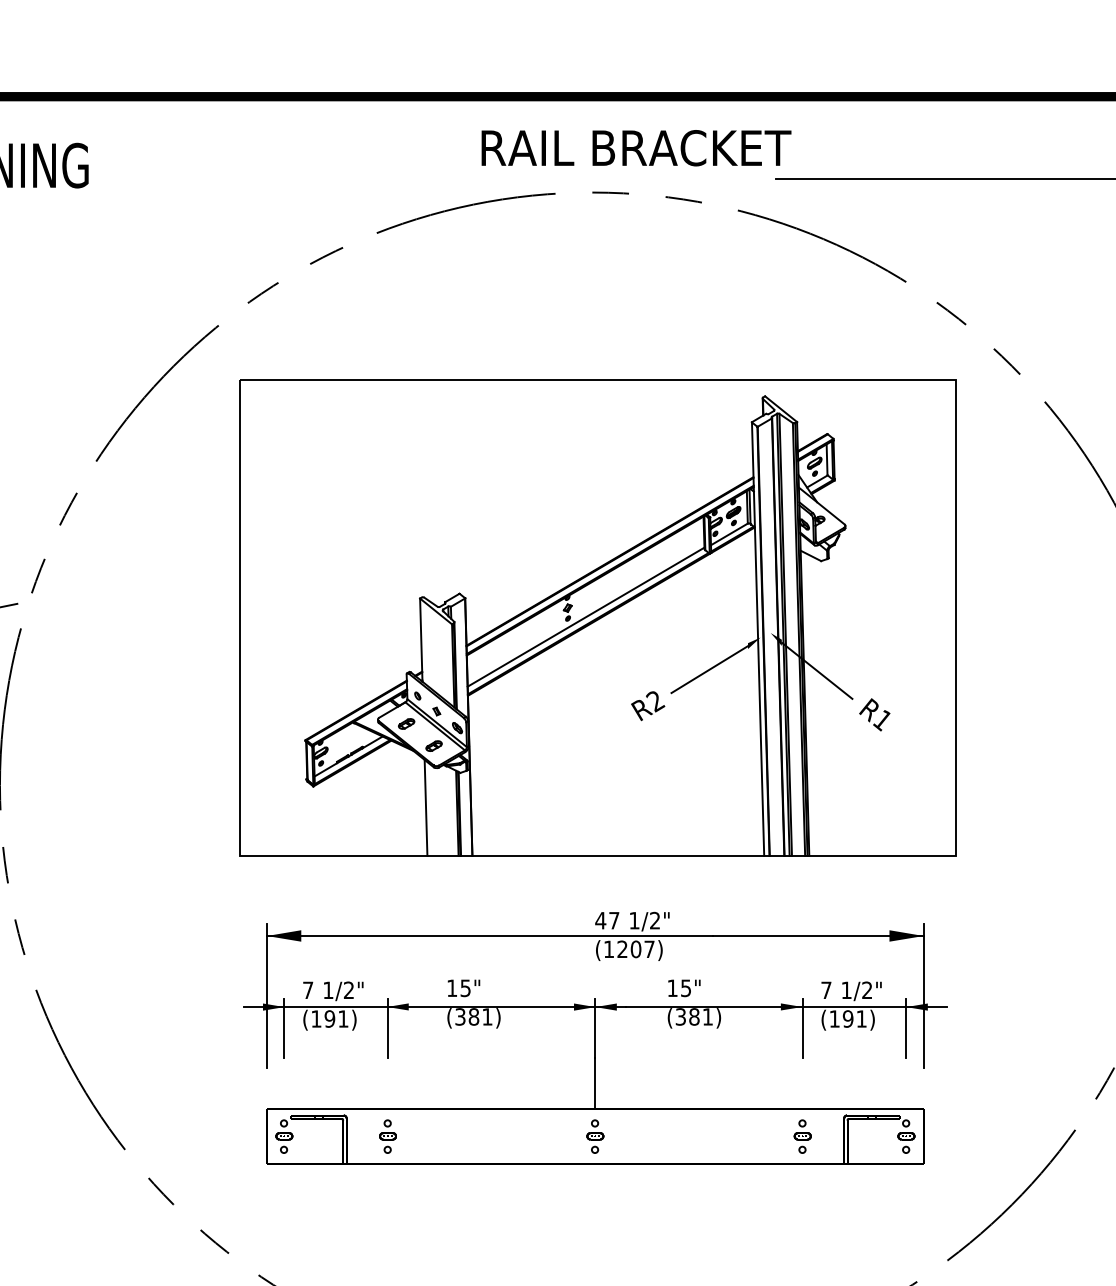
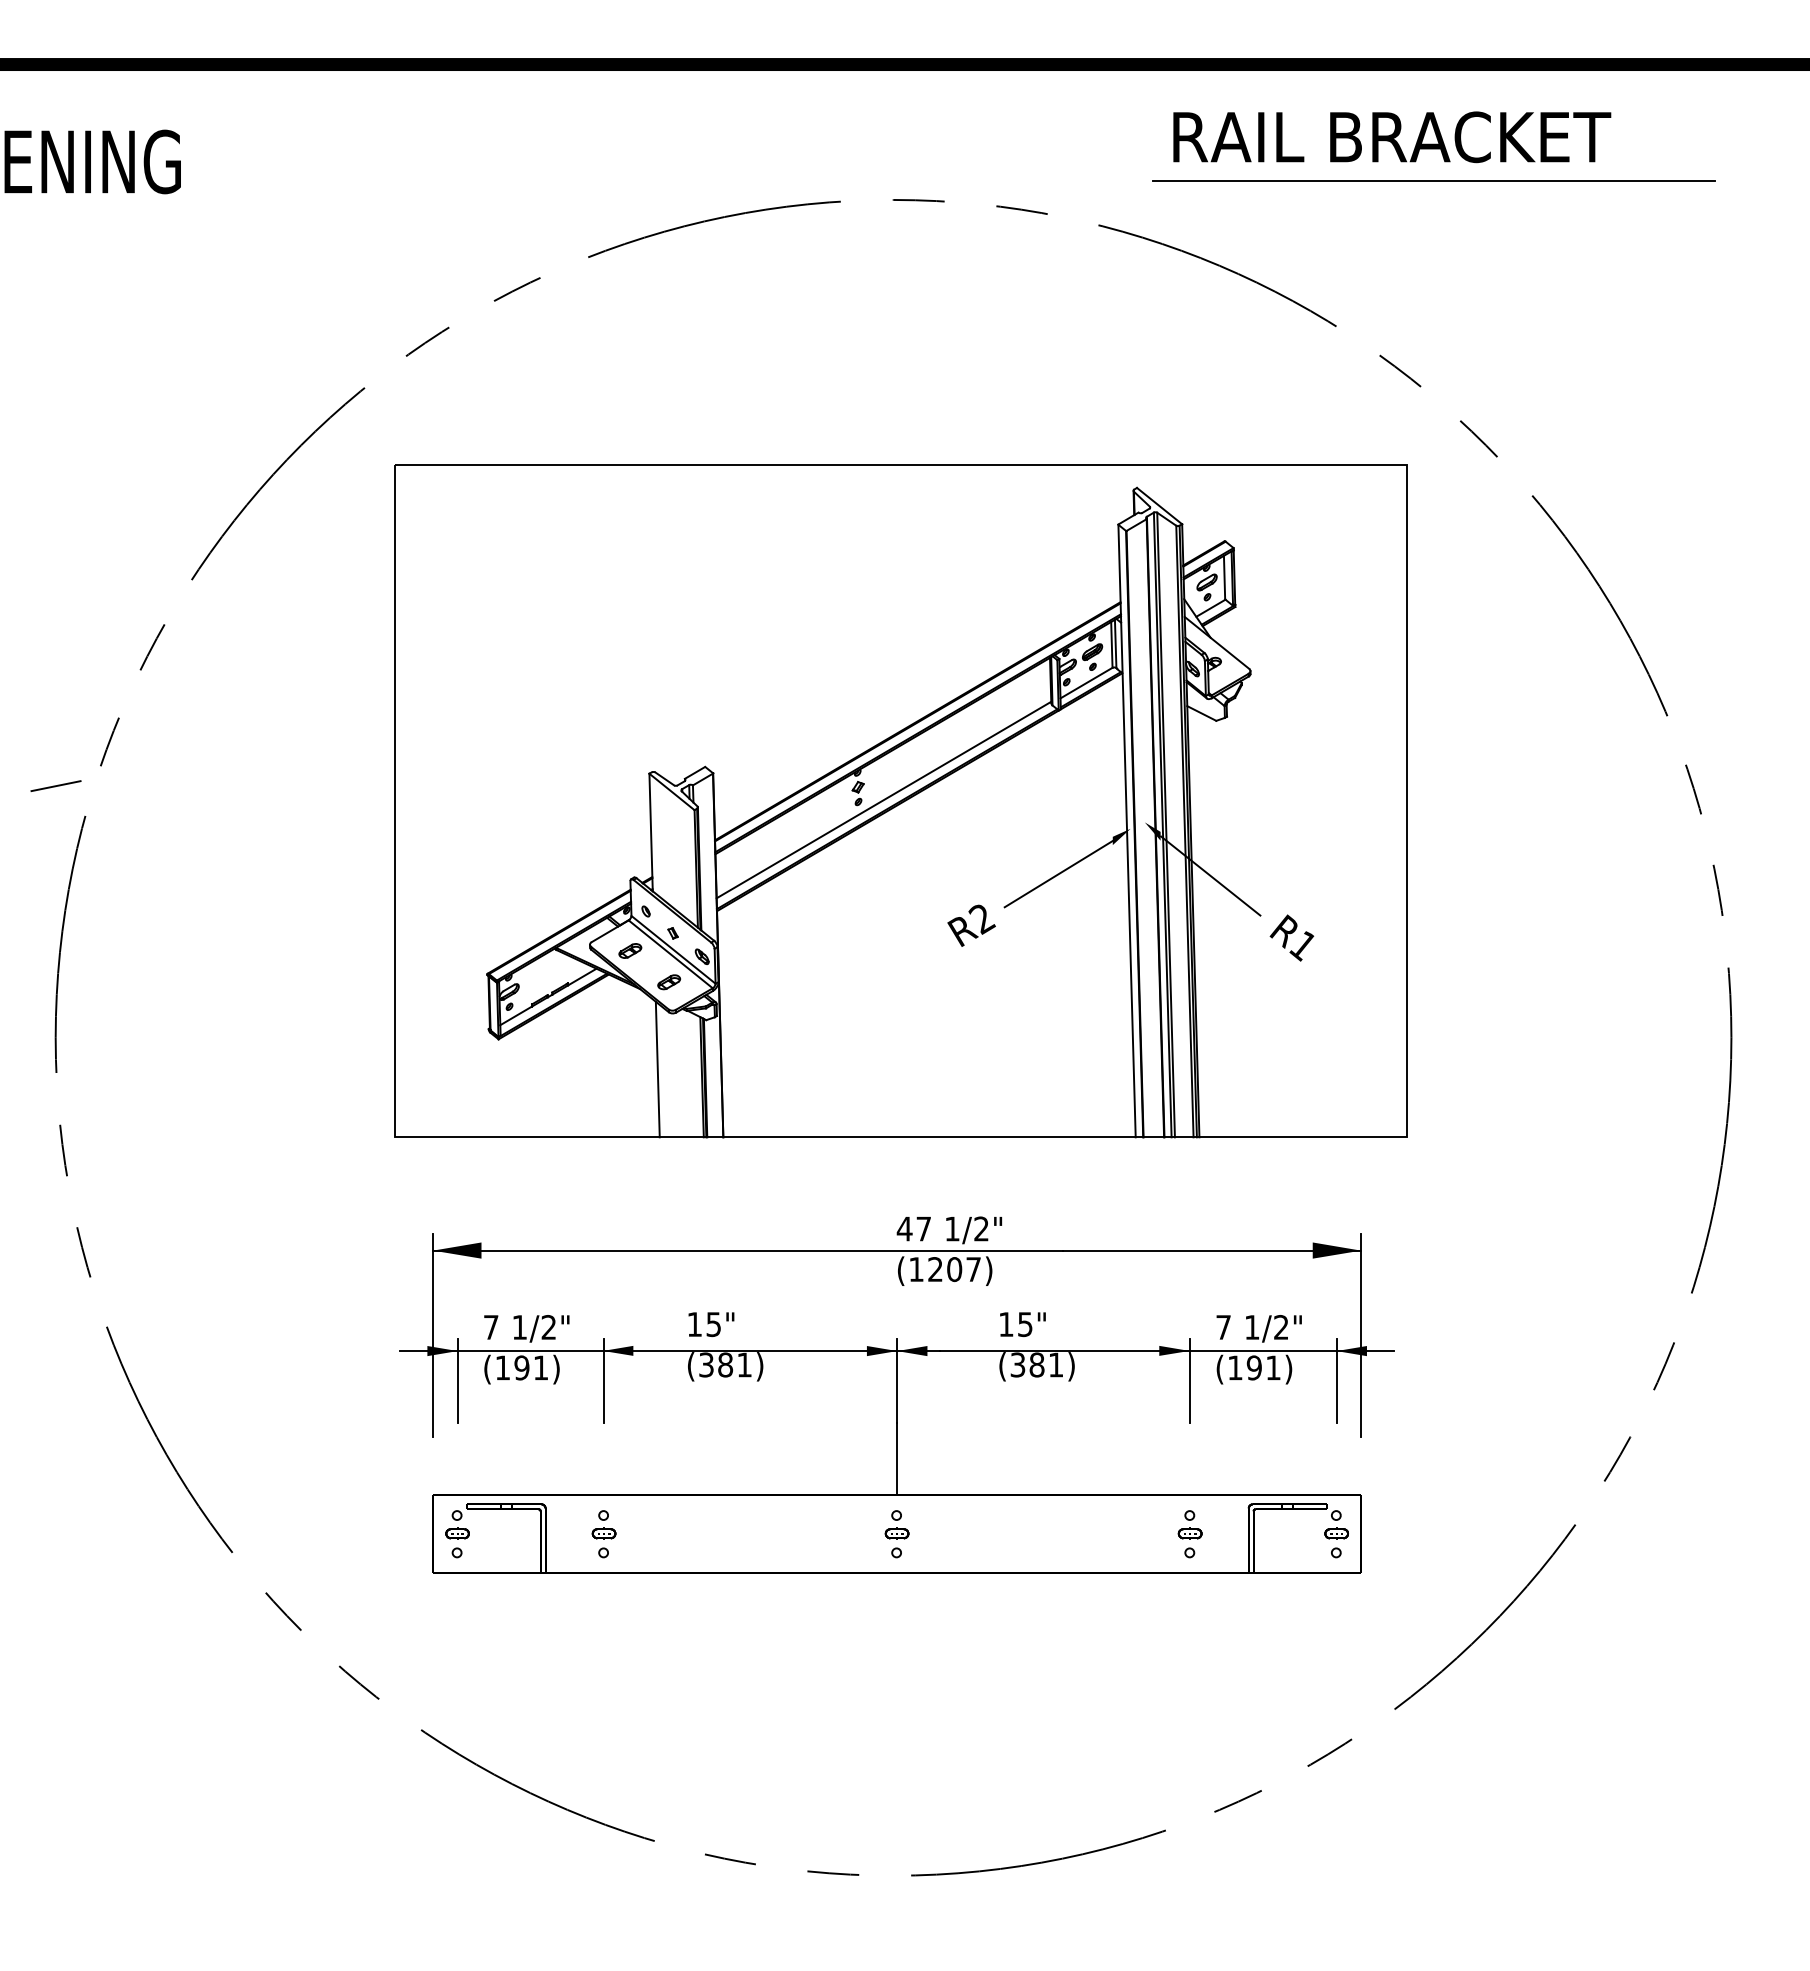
text: (636, 148) -> (1392, 137), moved

